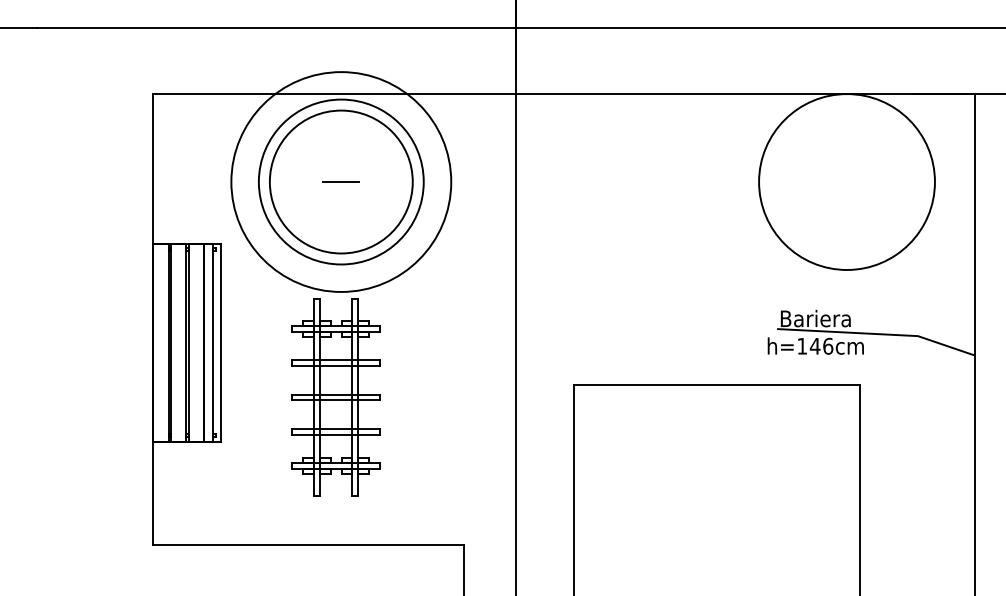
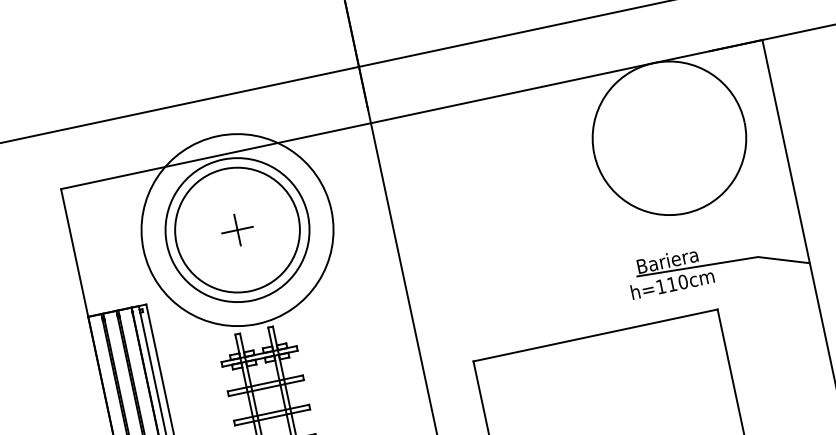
line: (341, 181) -> (237, 229), added
text: (821, 345) -> (677, 282), h=146cm -> h=110cm

